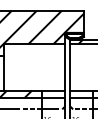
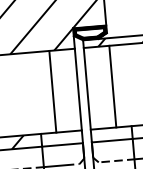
line: (50, 67) -> (52, 92), added
line: (84, 67) -> (112, 86), added

